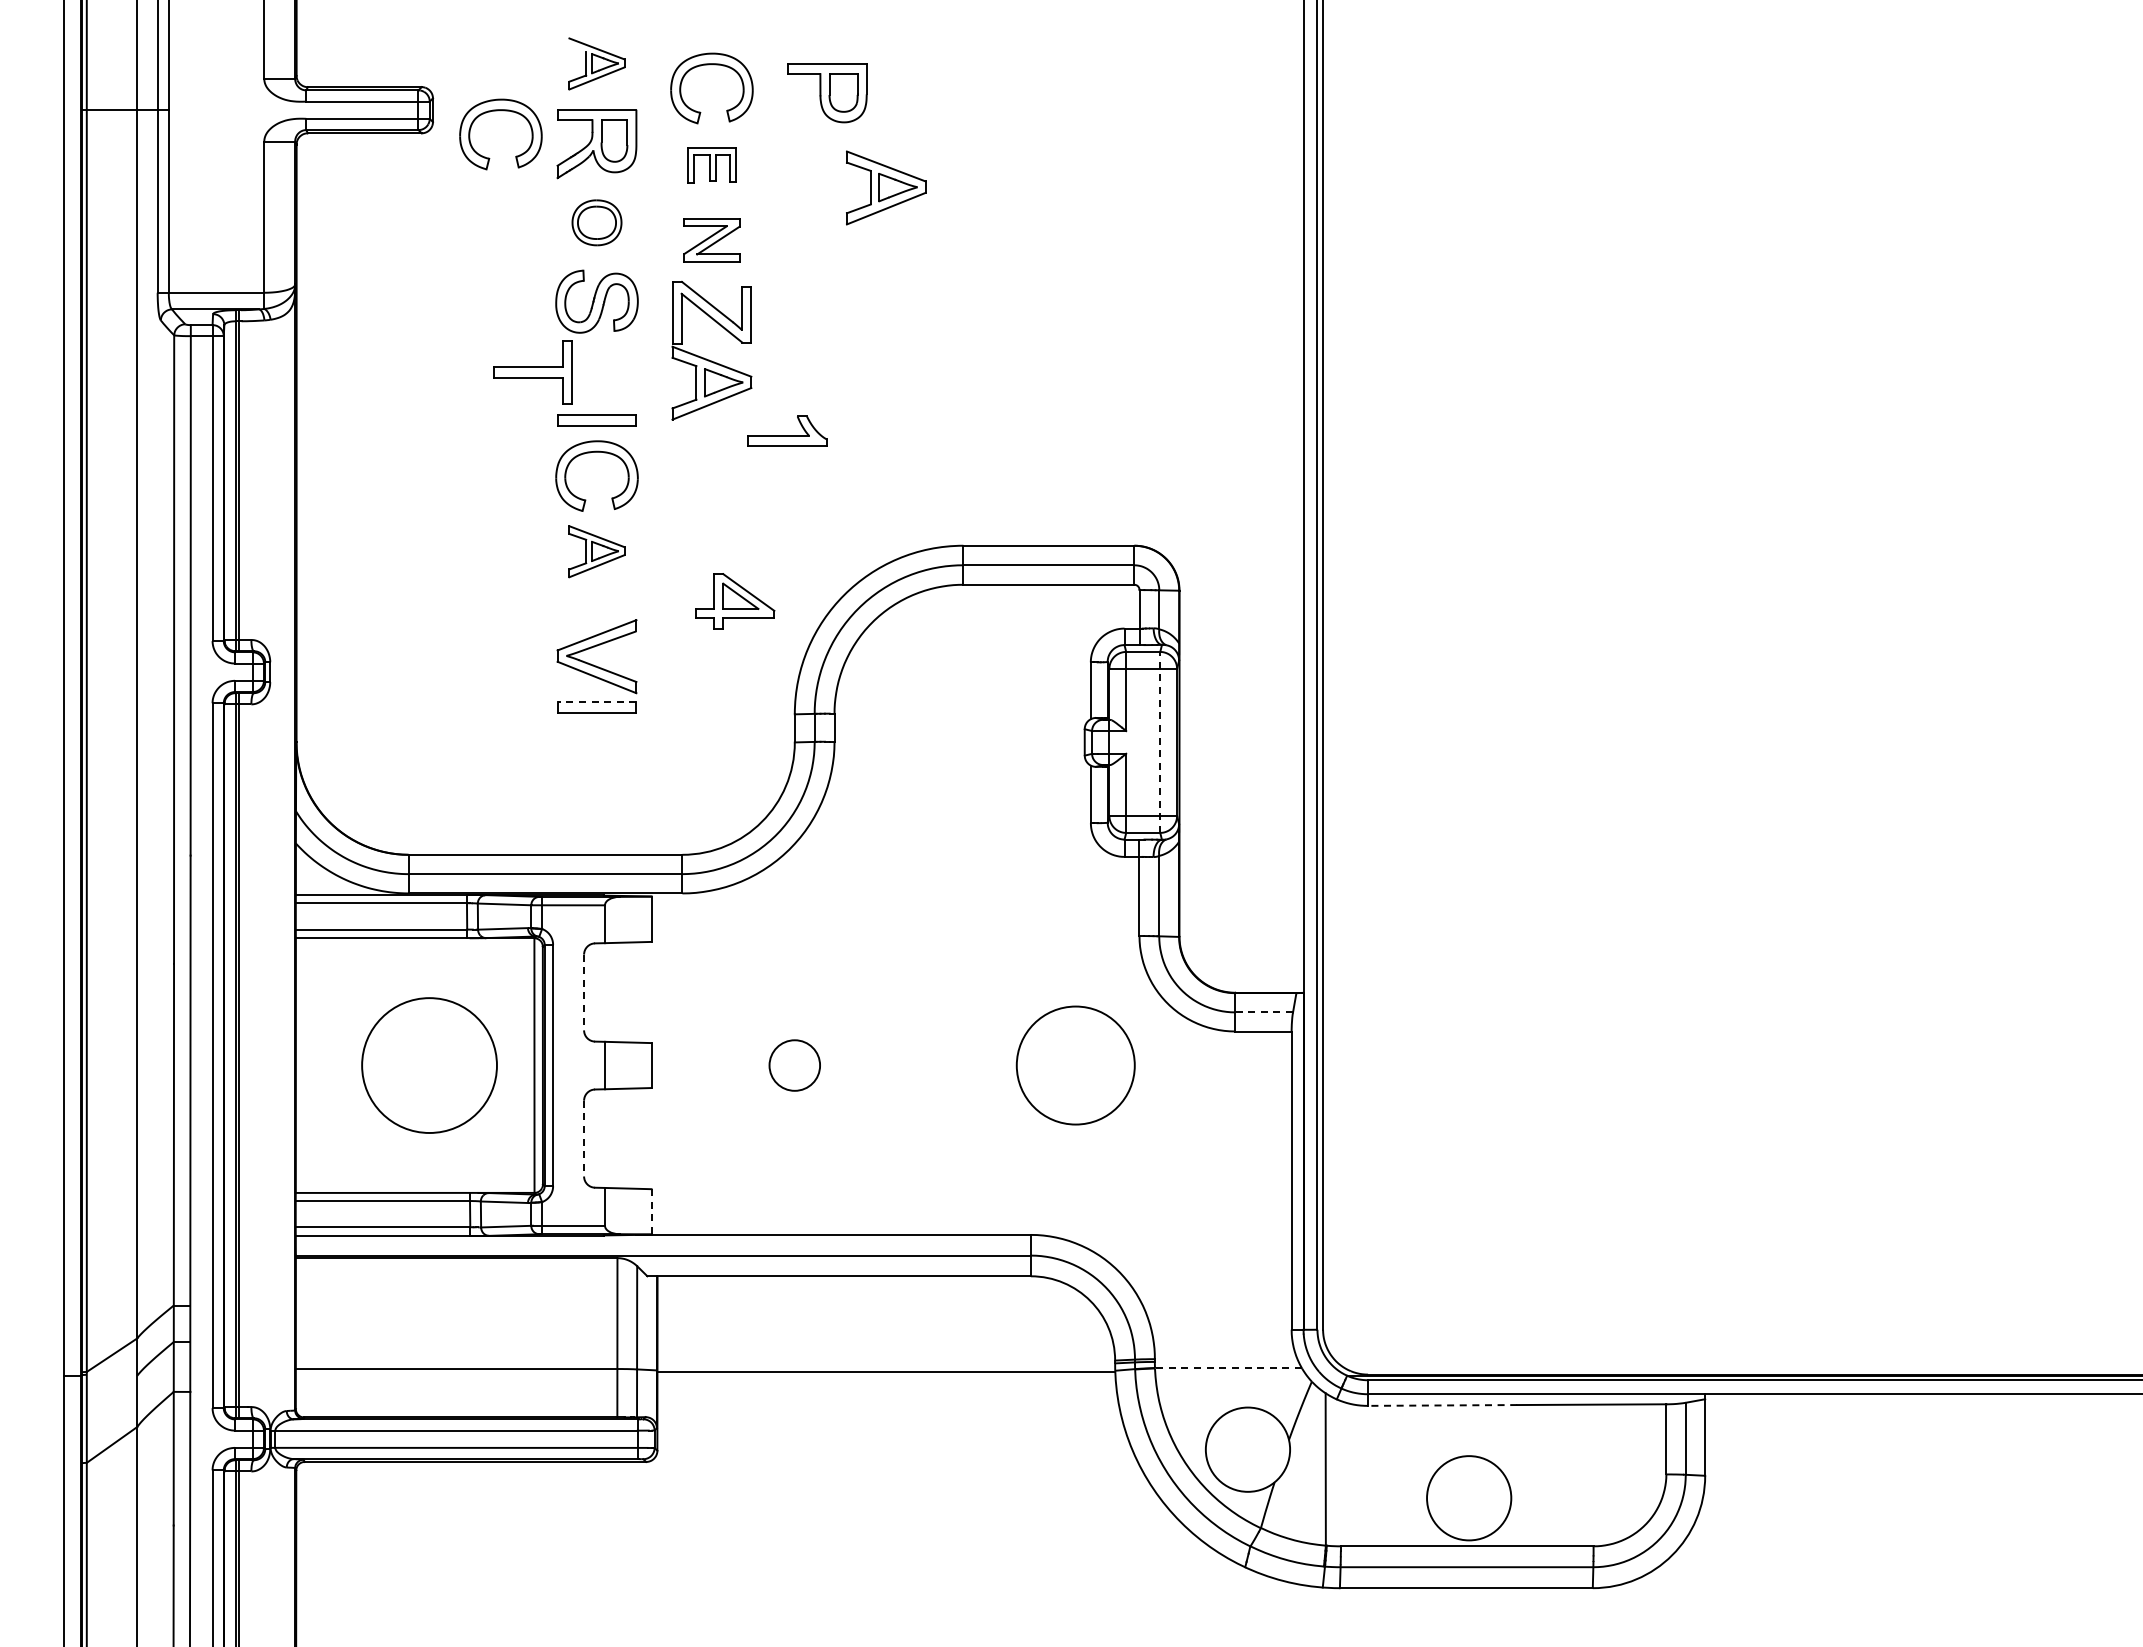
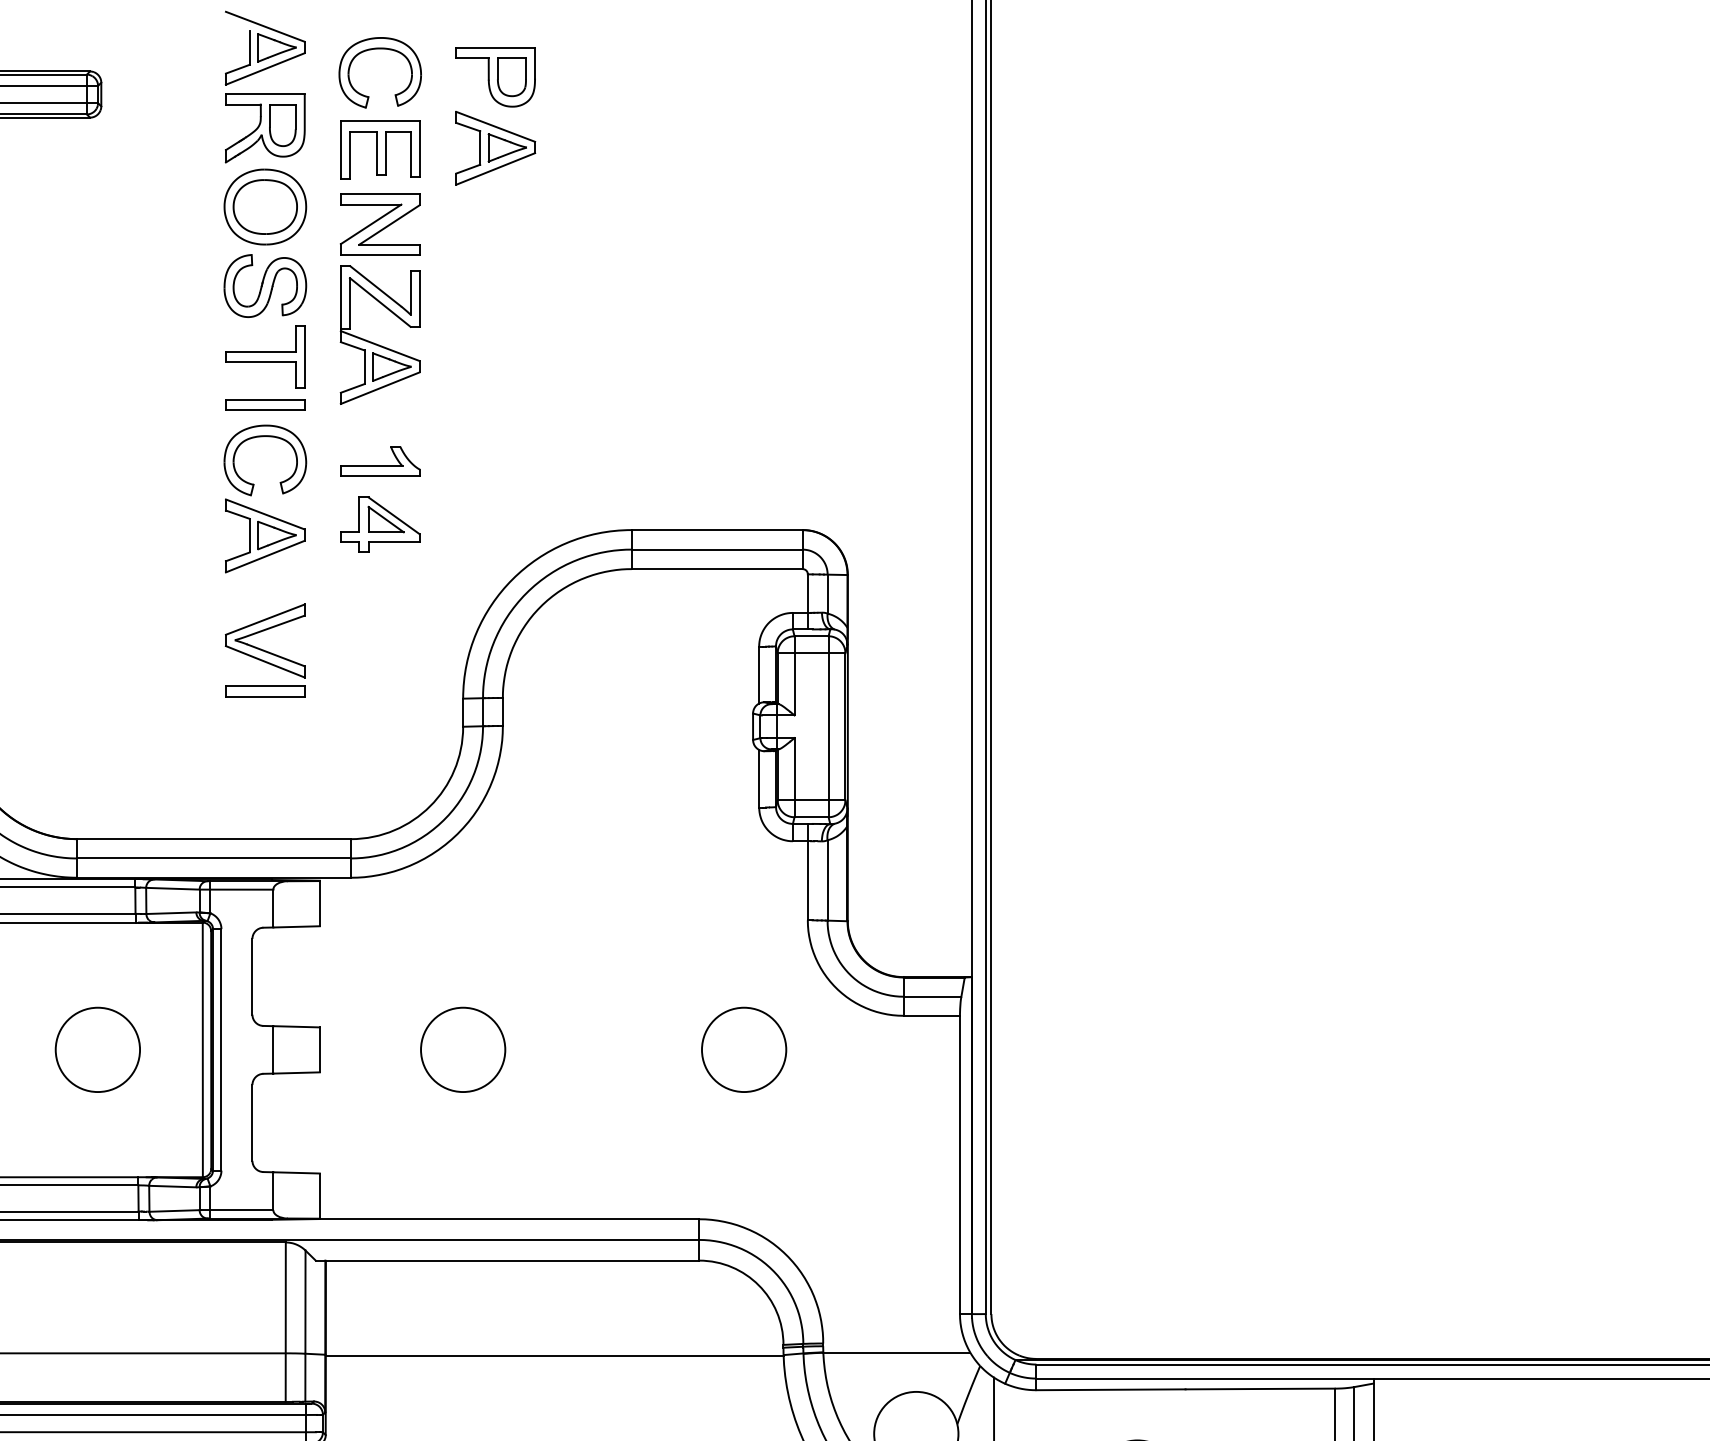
part: (596, 63) -> (264, 47), size x1.43
part: (498, 111) -> (166, 95), removed
part: (711, 165) -> (379, 149), size x1.67
part: (886, 187) -> (495, 147), moved
part: (596, 222) -> (264, 206), size x1.67
part: (711, 240) -> (379, 224), size x1.43
part: (532, 372) -> (264, 356), moved
part: (787, 430) -> (380, 460), moved
part: (596, 551) -> (264, 535), size x1.43
part: (735, 601) -> (380, 524), moved
line: (596, 702) -> (264, 686), dashed -> solid
line: (1160, 741) -> (828, 725), dashed -> solid
line: (584, 992) -> (252, 976), dashed -> solid
line: (1264, 1012) -> (932, 996), dashed -> solid
circle: (429, 1065) -> (97, 1049), size x0.62
circle: (794, 1065) -> (462, 1049), size x1.67
circle: (1075, 1065) -> (743, 1049), size x0.71
line: (584, 1138) -> (252, 1122), dashed -> solid
line: (651, 1211) -> (319, 1195), dashed -> solid
line: (1228, 1368) -> (896, 1352), dashed -> solid
line: (1442, 1405) -> (1110, 1389), dashed -> solid

